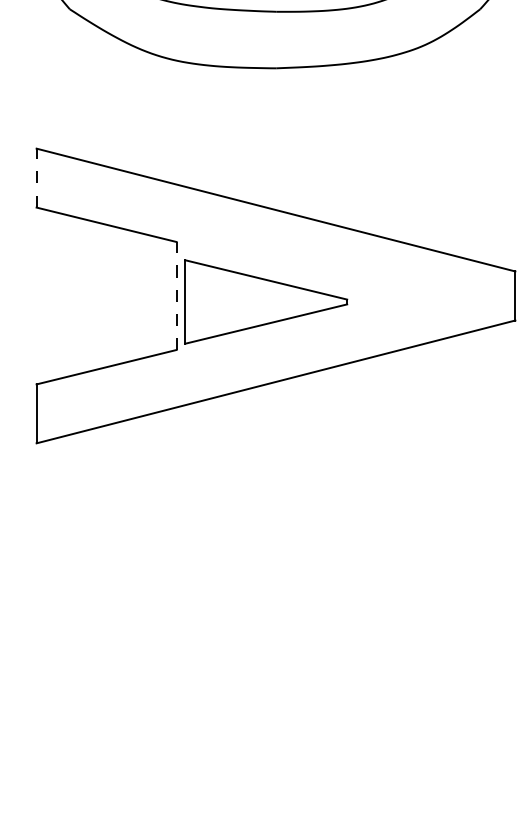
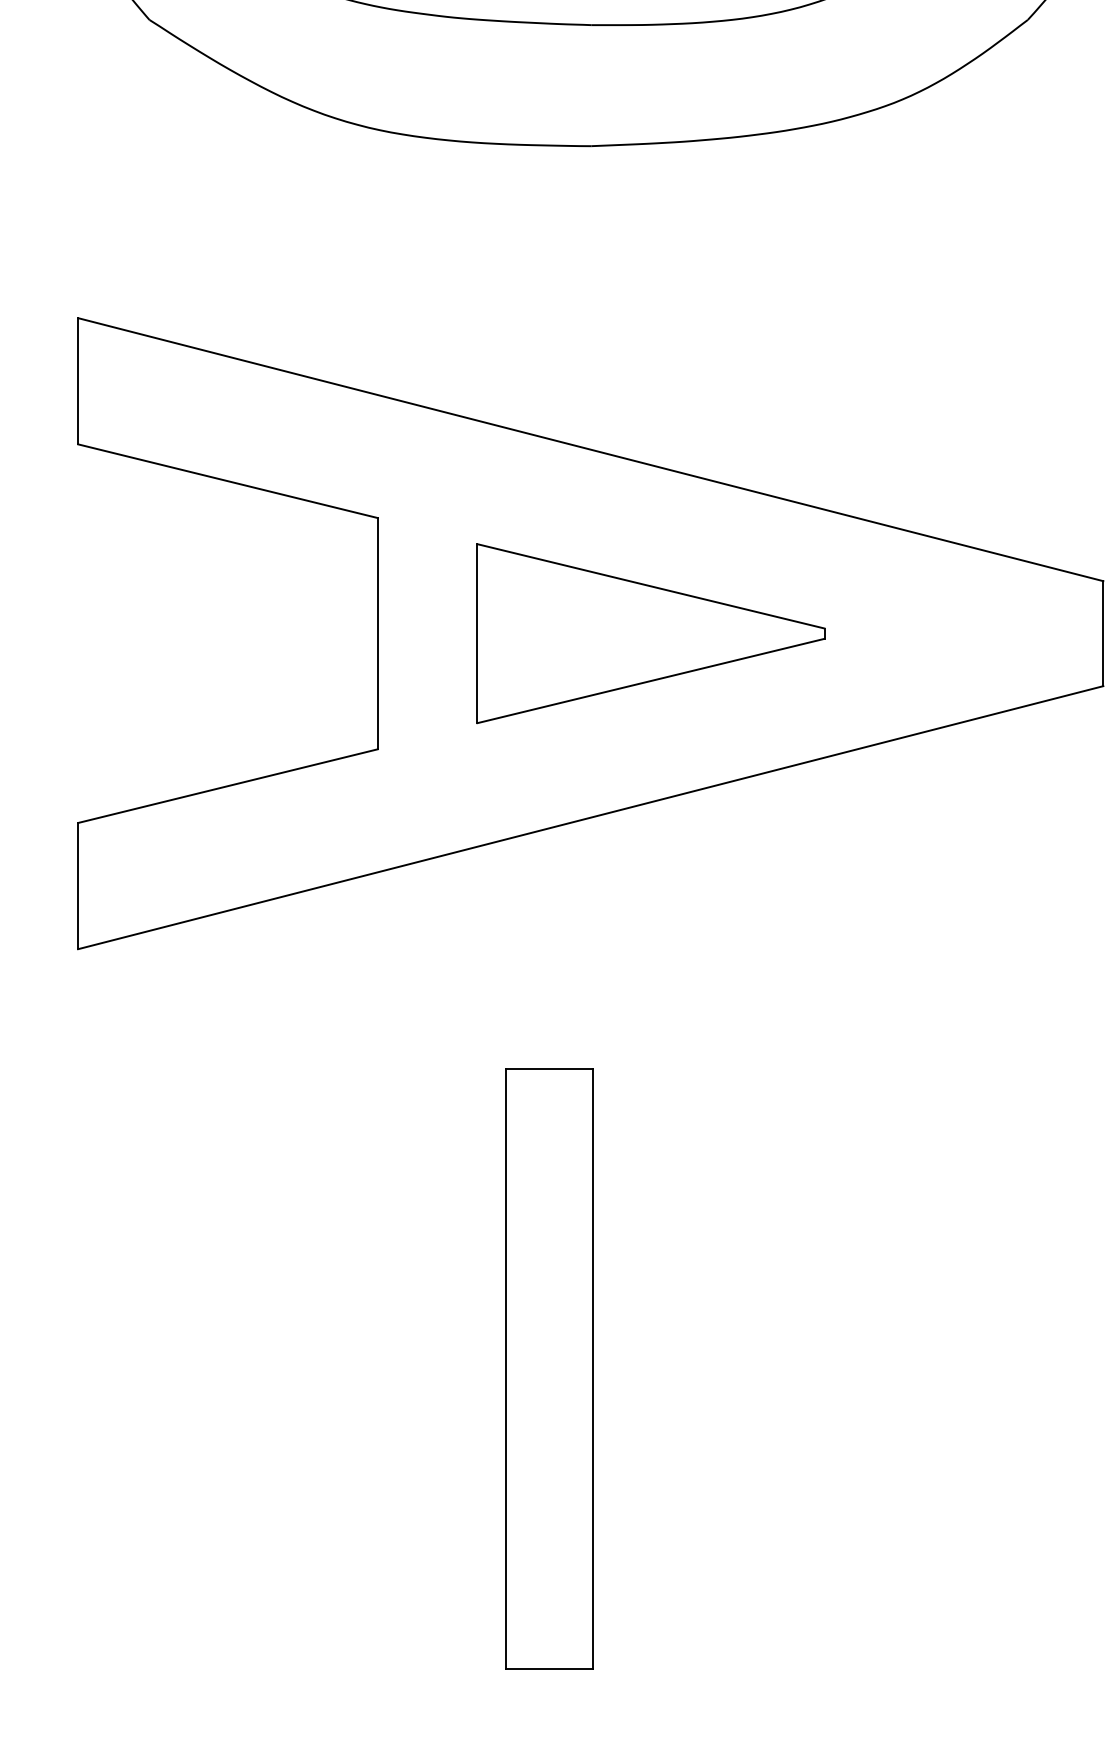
line: (36, 177) -> (77, 379), dashed -> solid
line: (176, 296) -> (377, 634), dashed -> solid
part: (266, 301) -> (651, 632), moved
part: (256, 638) -> (549, 1367), added

